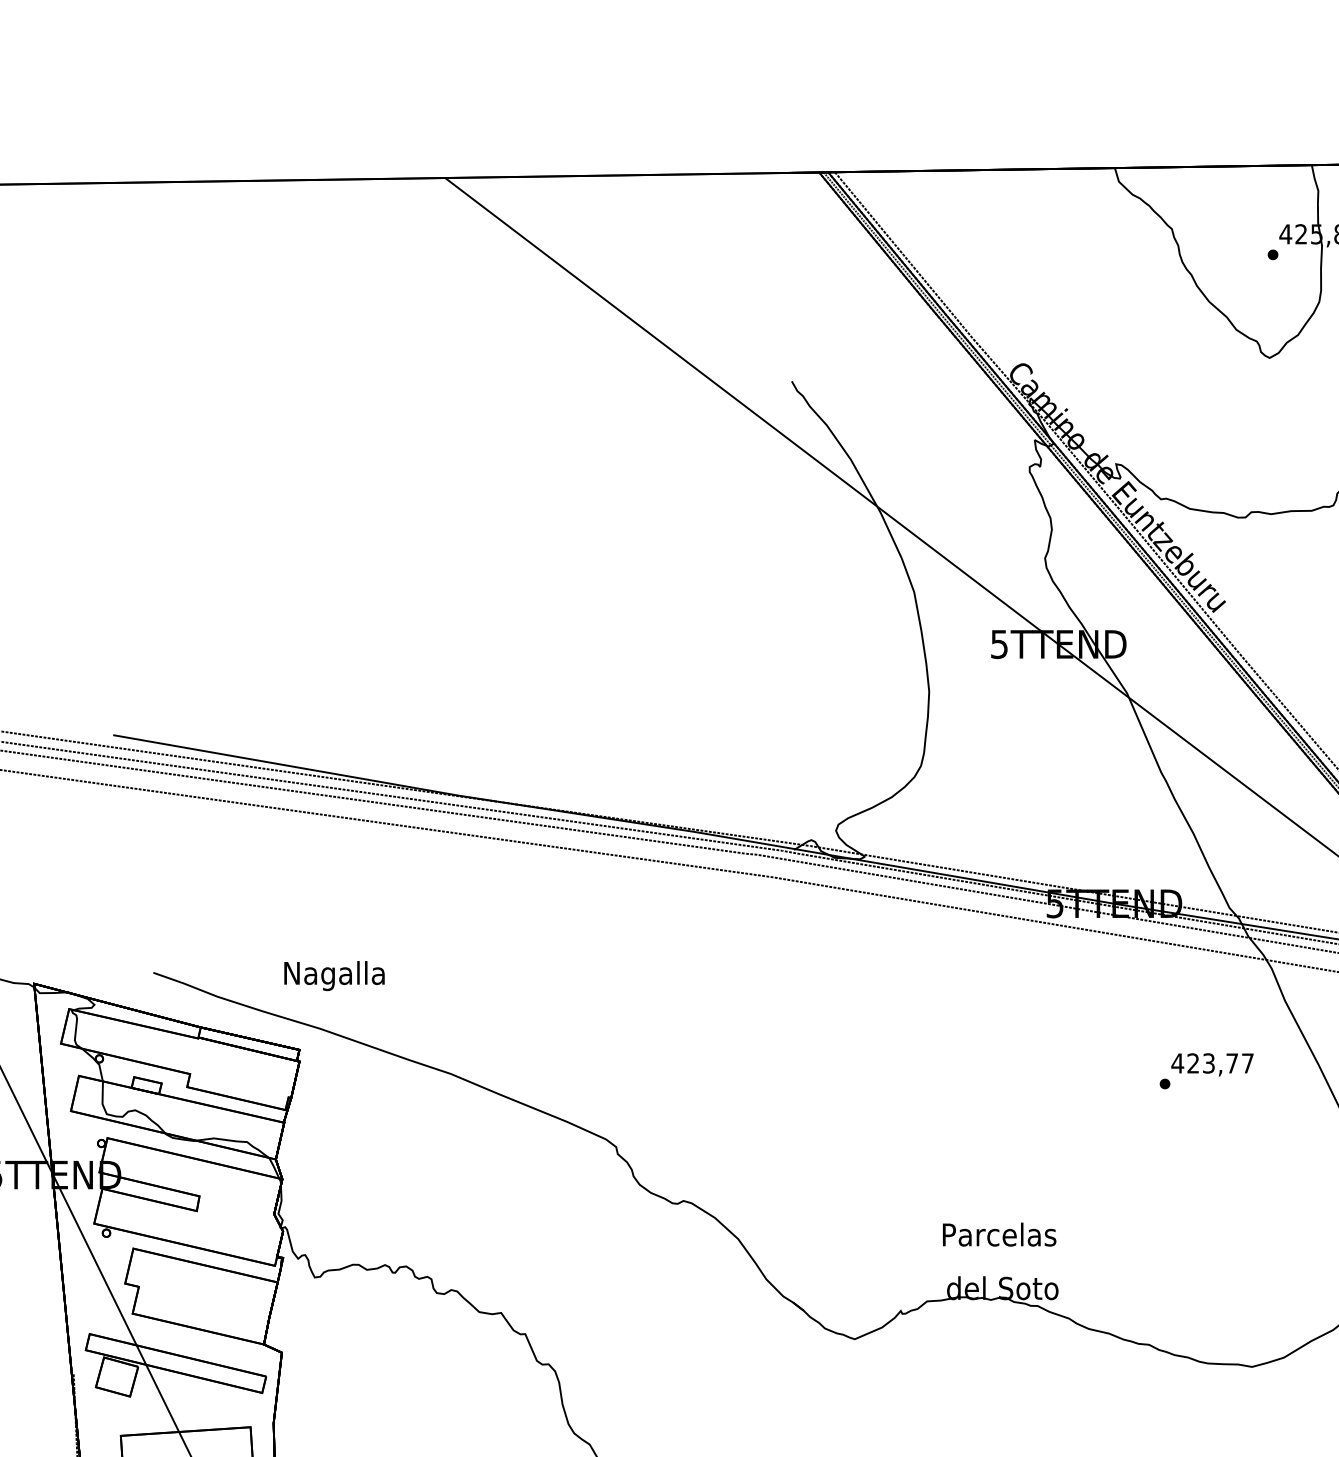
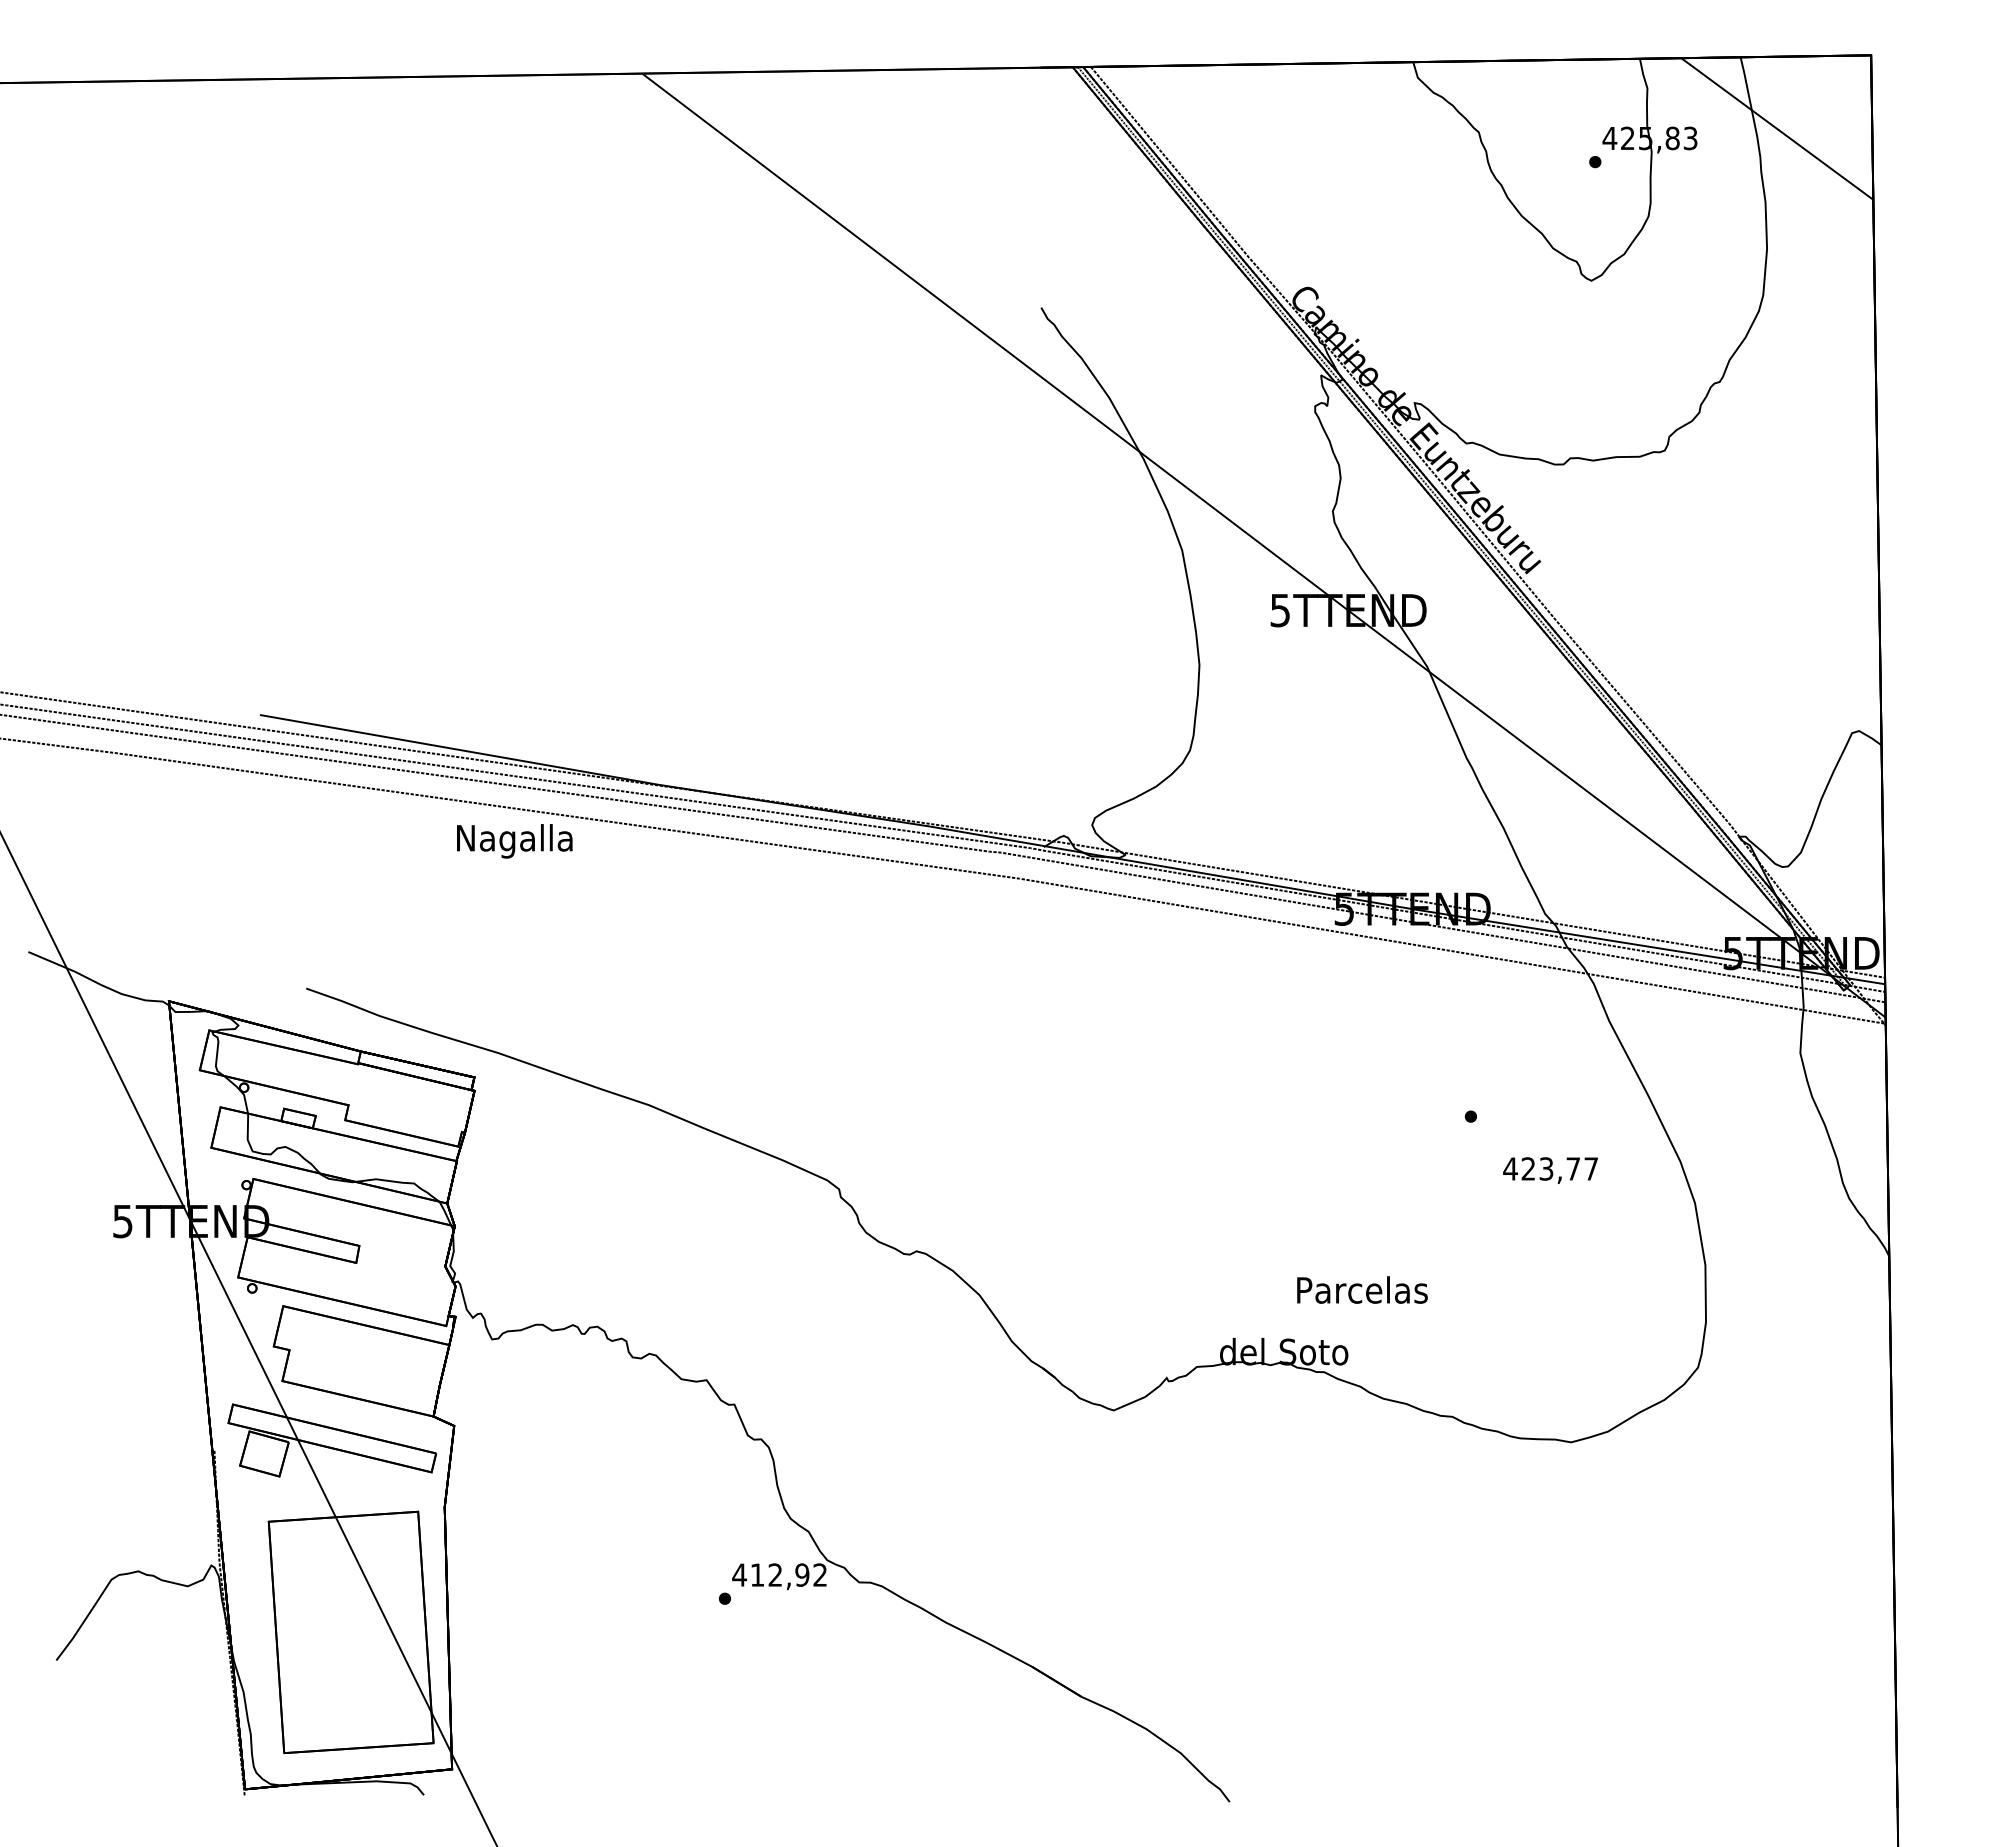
text: (334, 976) -> (514, 841), moved
text: (1212, 1064) -> (1550, 1170), moved
text: (999, 1234) -> (1362, 1289), moved

